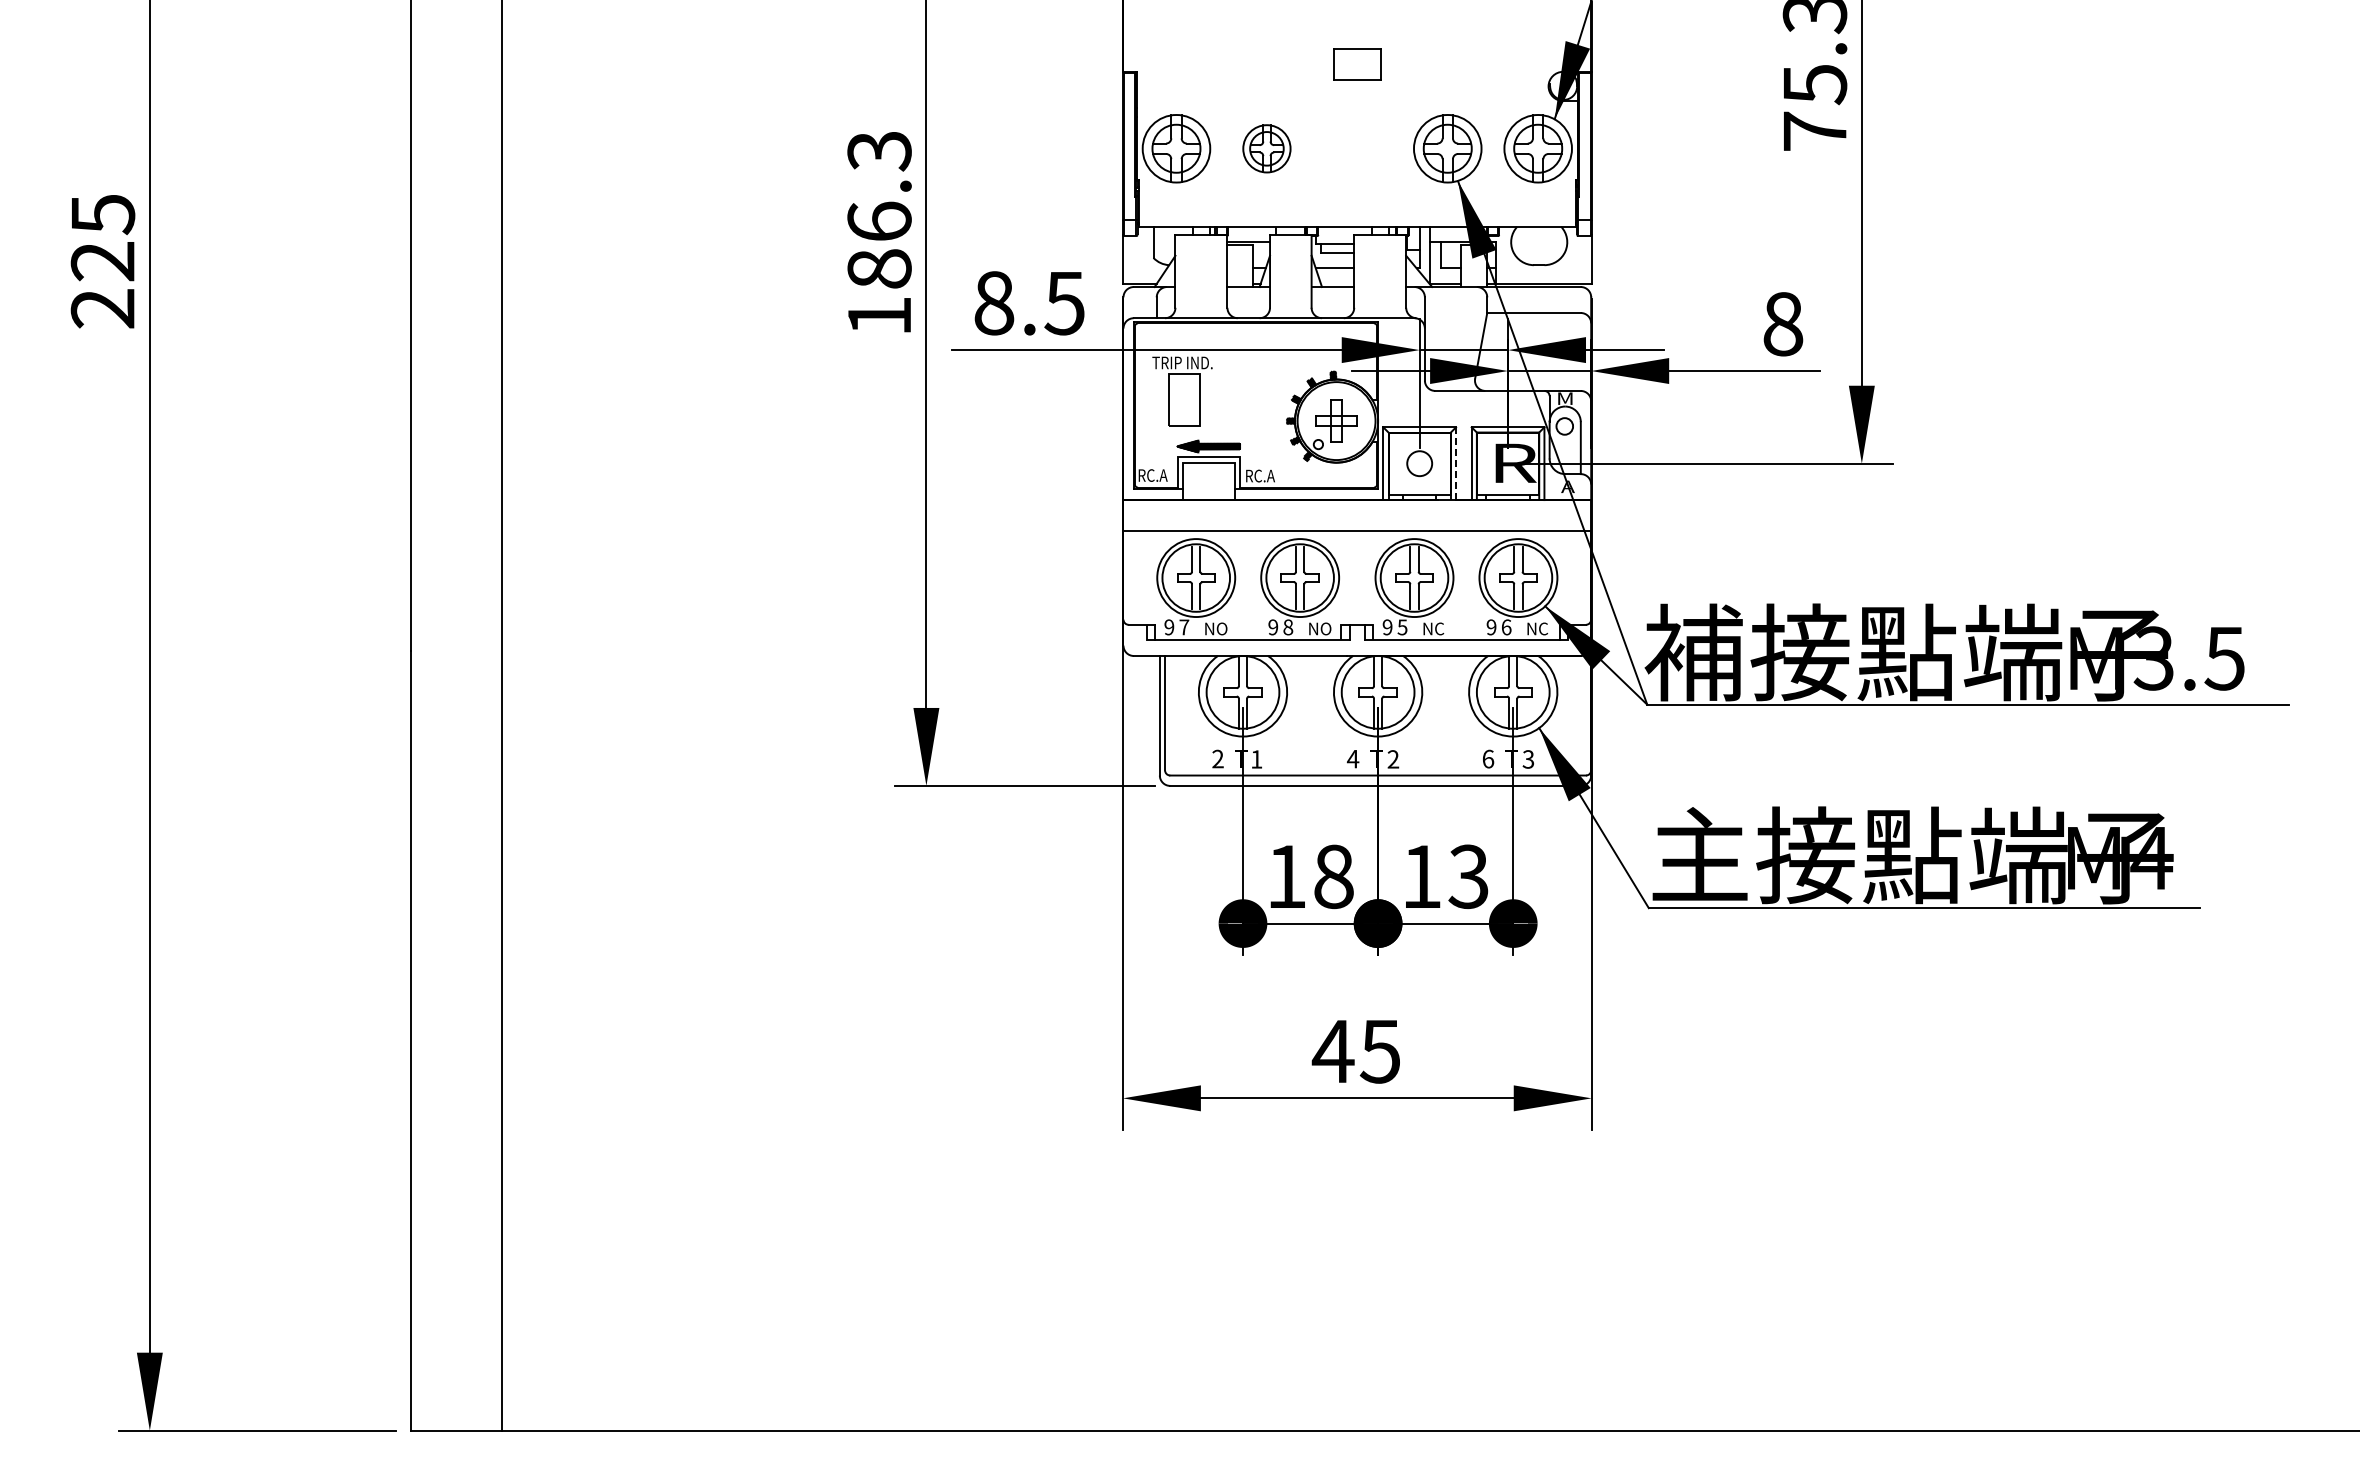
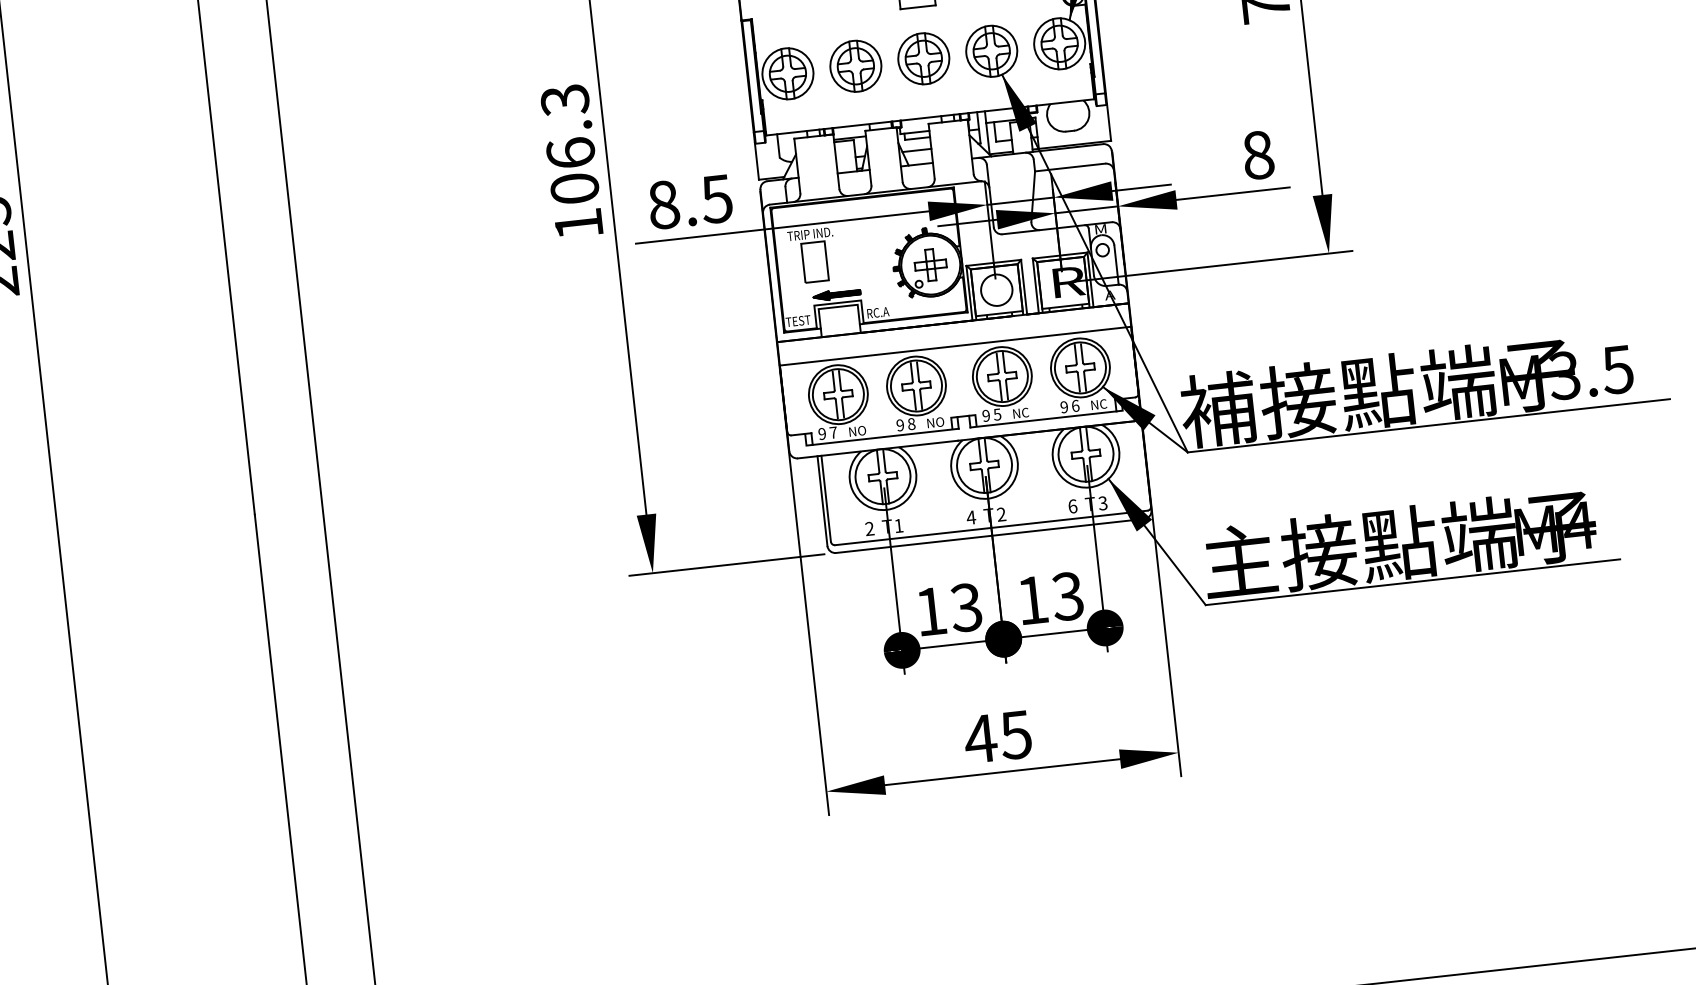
part: (1266, 148) -> (855, 66), size x1.43
part: (1356, 148) -> (923, 58), added
text: (879, 268) -> (574, 188), 186.3 -> 106.3
circle: (1419, 463) -> (996, 290), size x1.67
line: (1456, 464) -> (1024, 287), dashed -> solid
text: (1153, 475) -> (797, 321), RC.A -> TEST
text: (1333, 876) -> (966, 607), 18 -> 13

